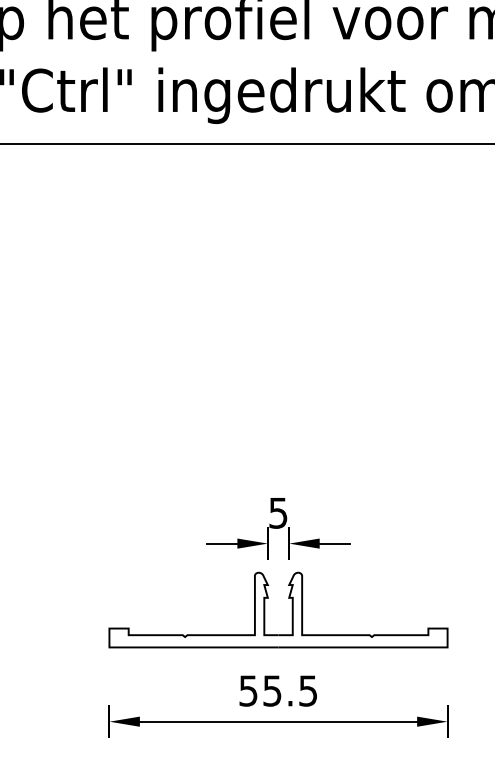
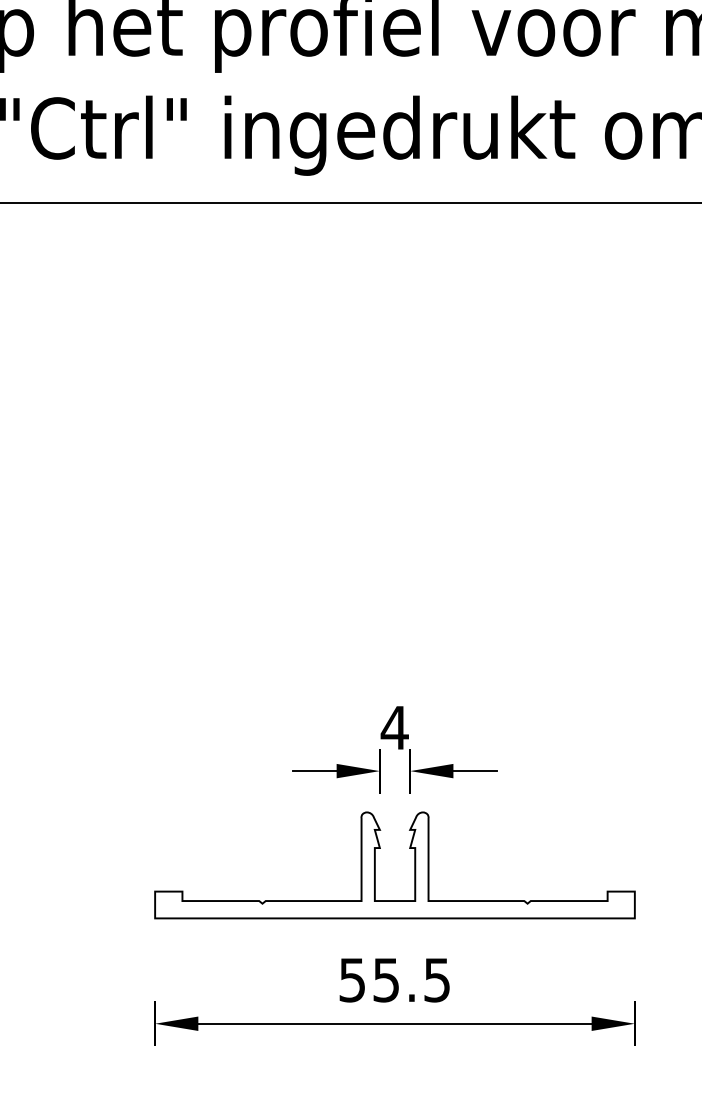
text: (278, 513) -> (394, 728), 5 -> 4

